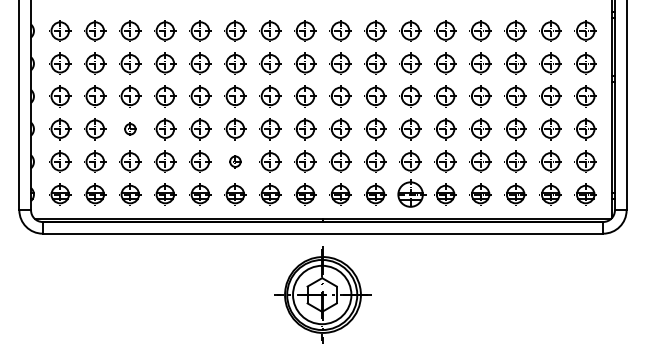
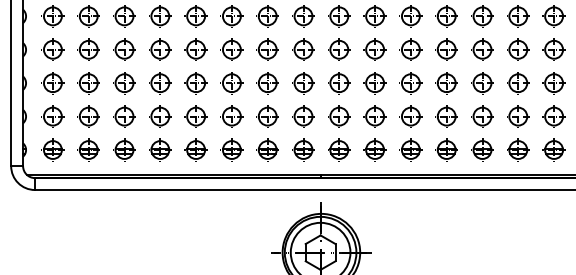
part: (130, 129) -> (124, 83), size x1.67
part: (235, 161) -> (232, 116), size x1.67
part: (410, 194) -> (410, 149), size x0.71

